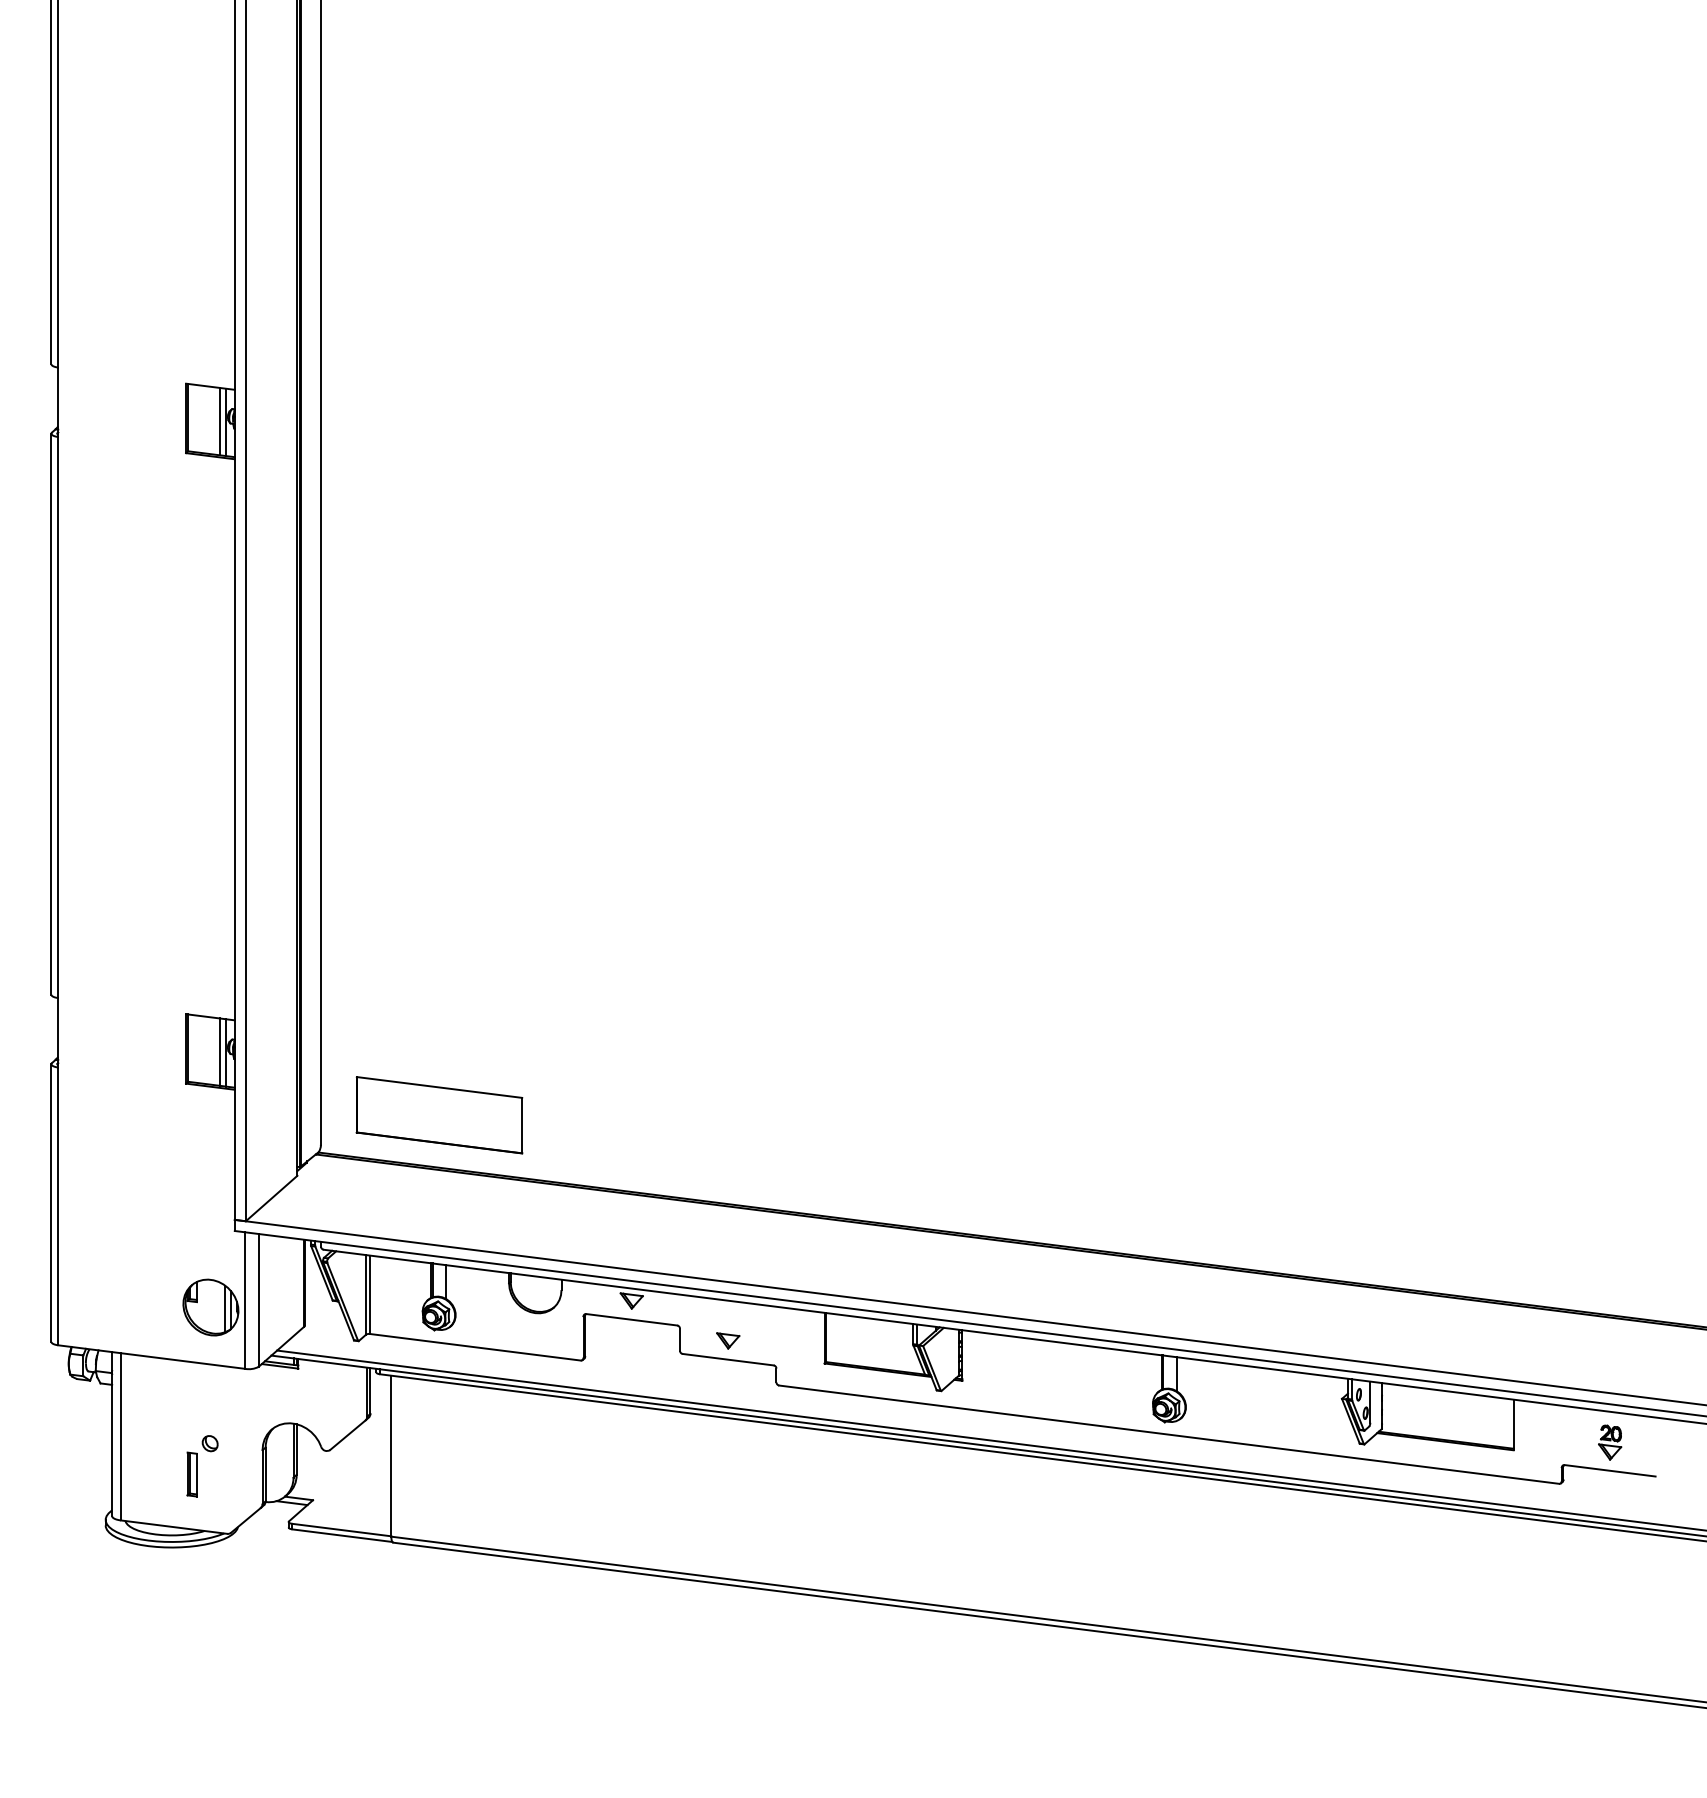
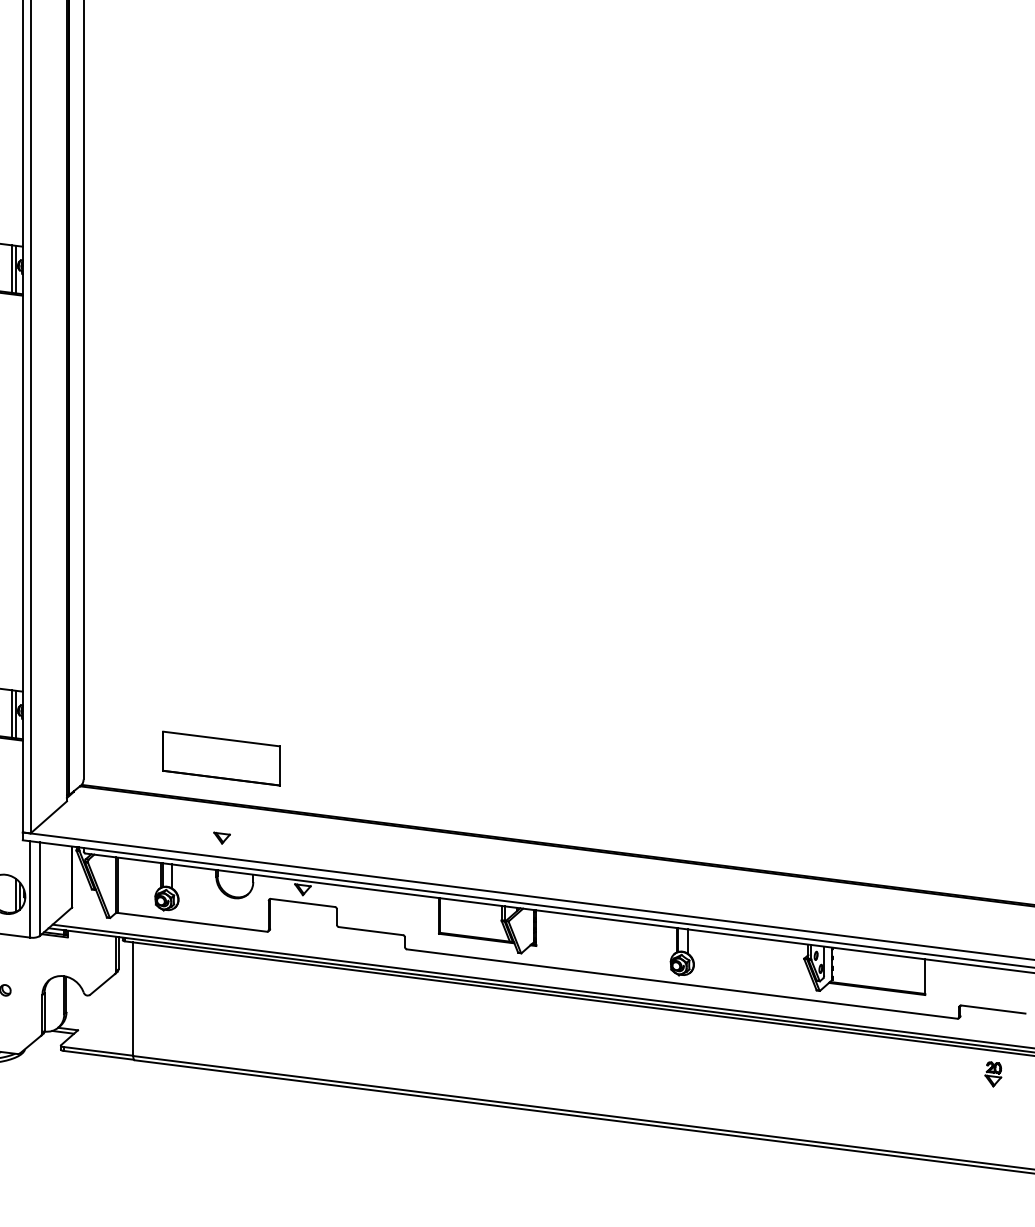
part: (439, 1115) -> (221, 758), moved
part: (728, 1340) -> (222, 837), moved
part: (1610, 1442) -> (993, 1074), moved

